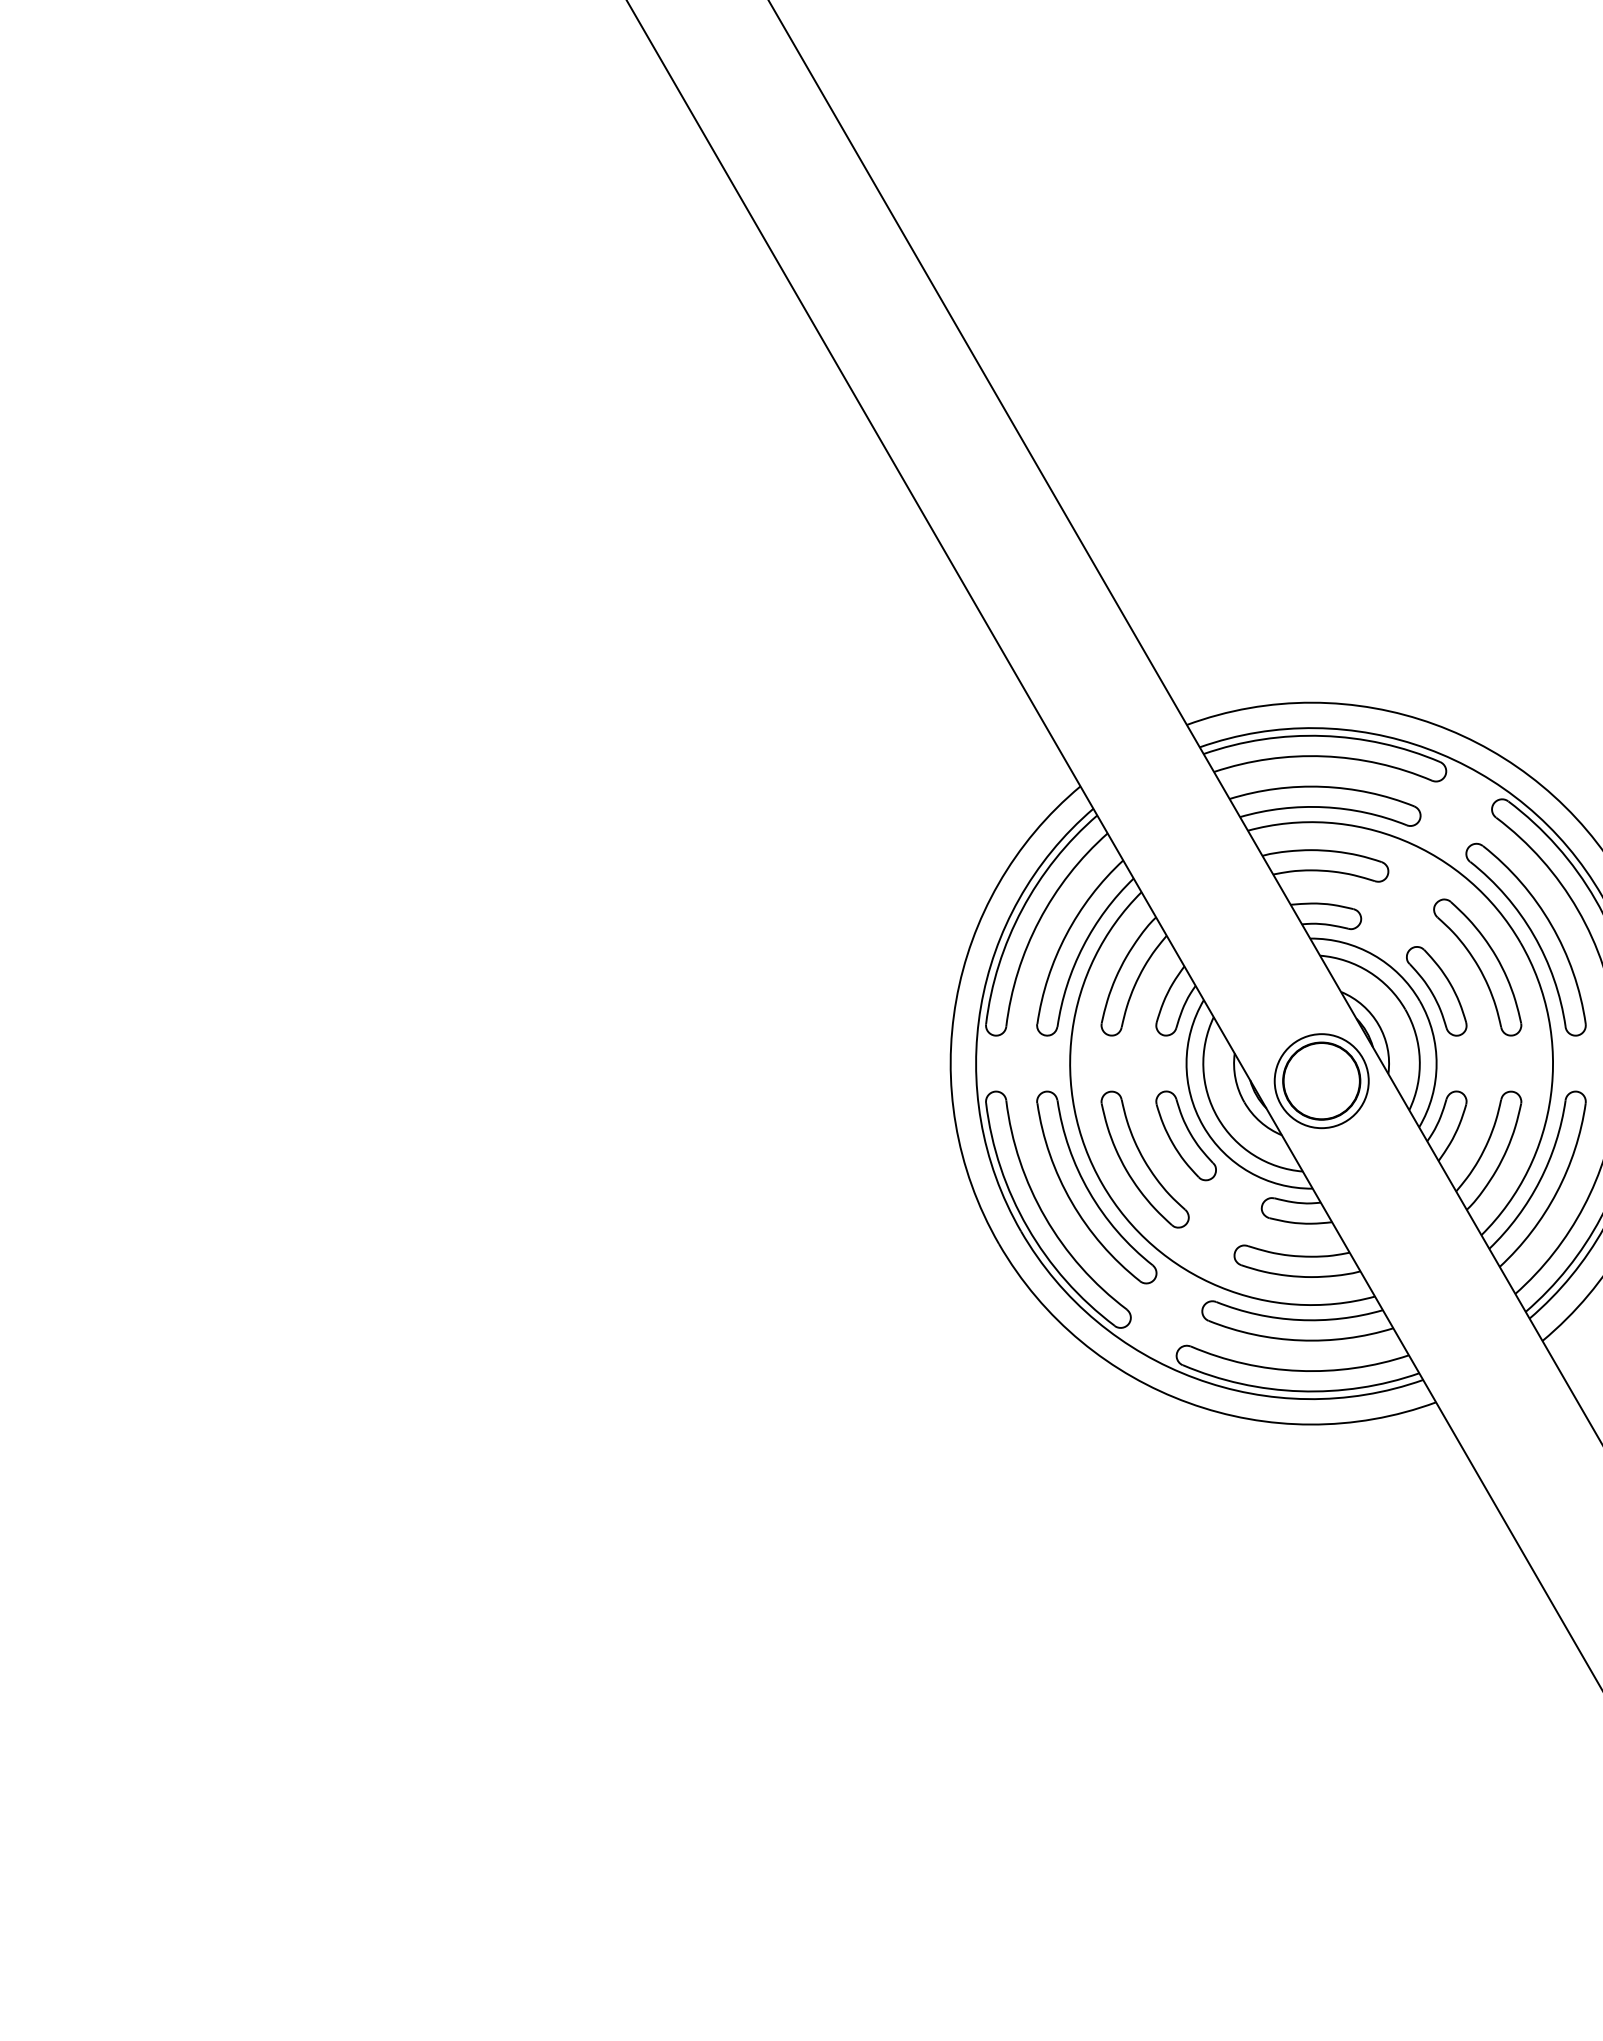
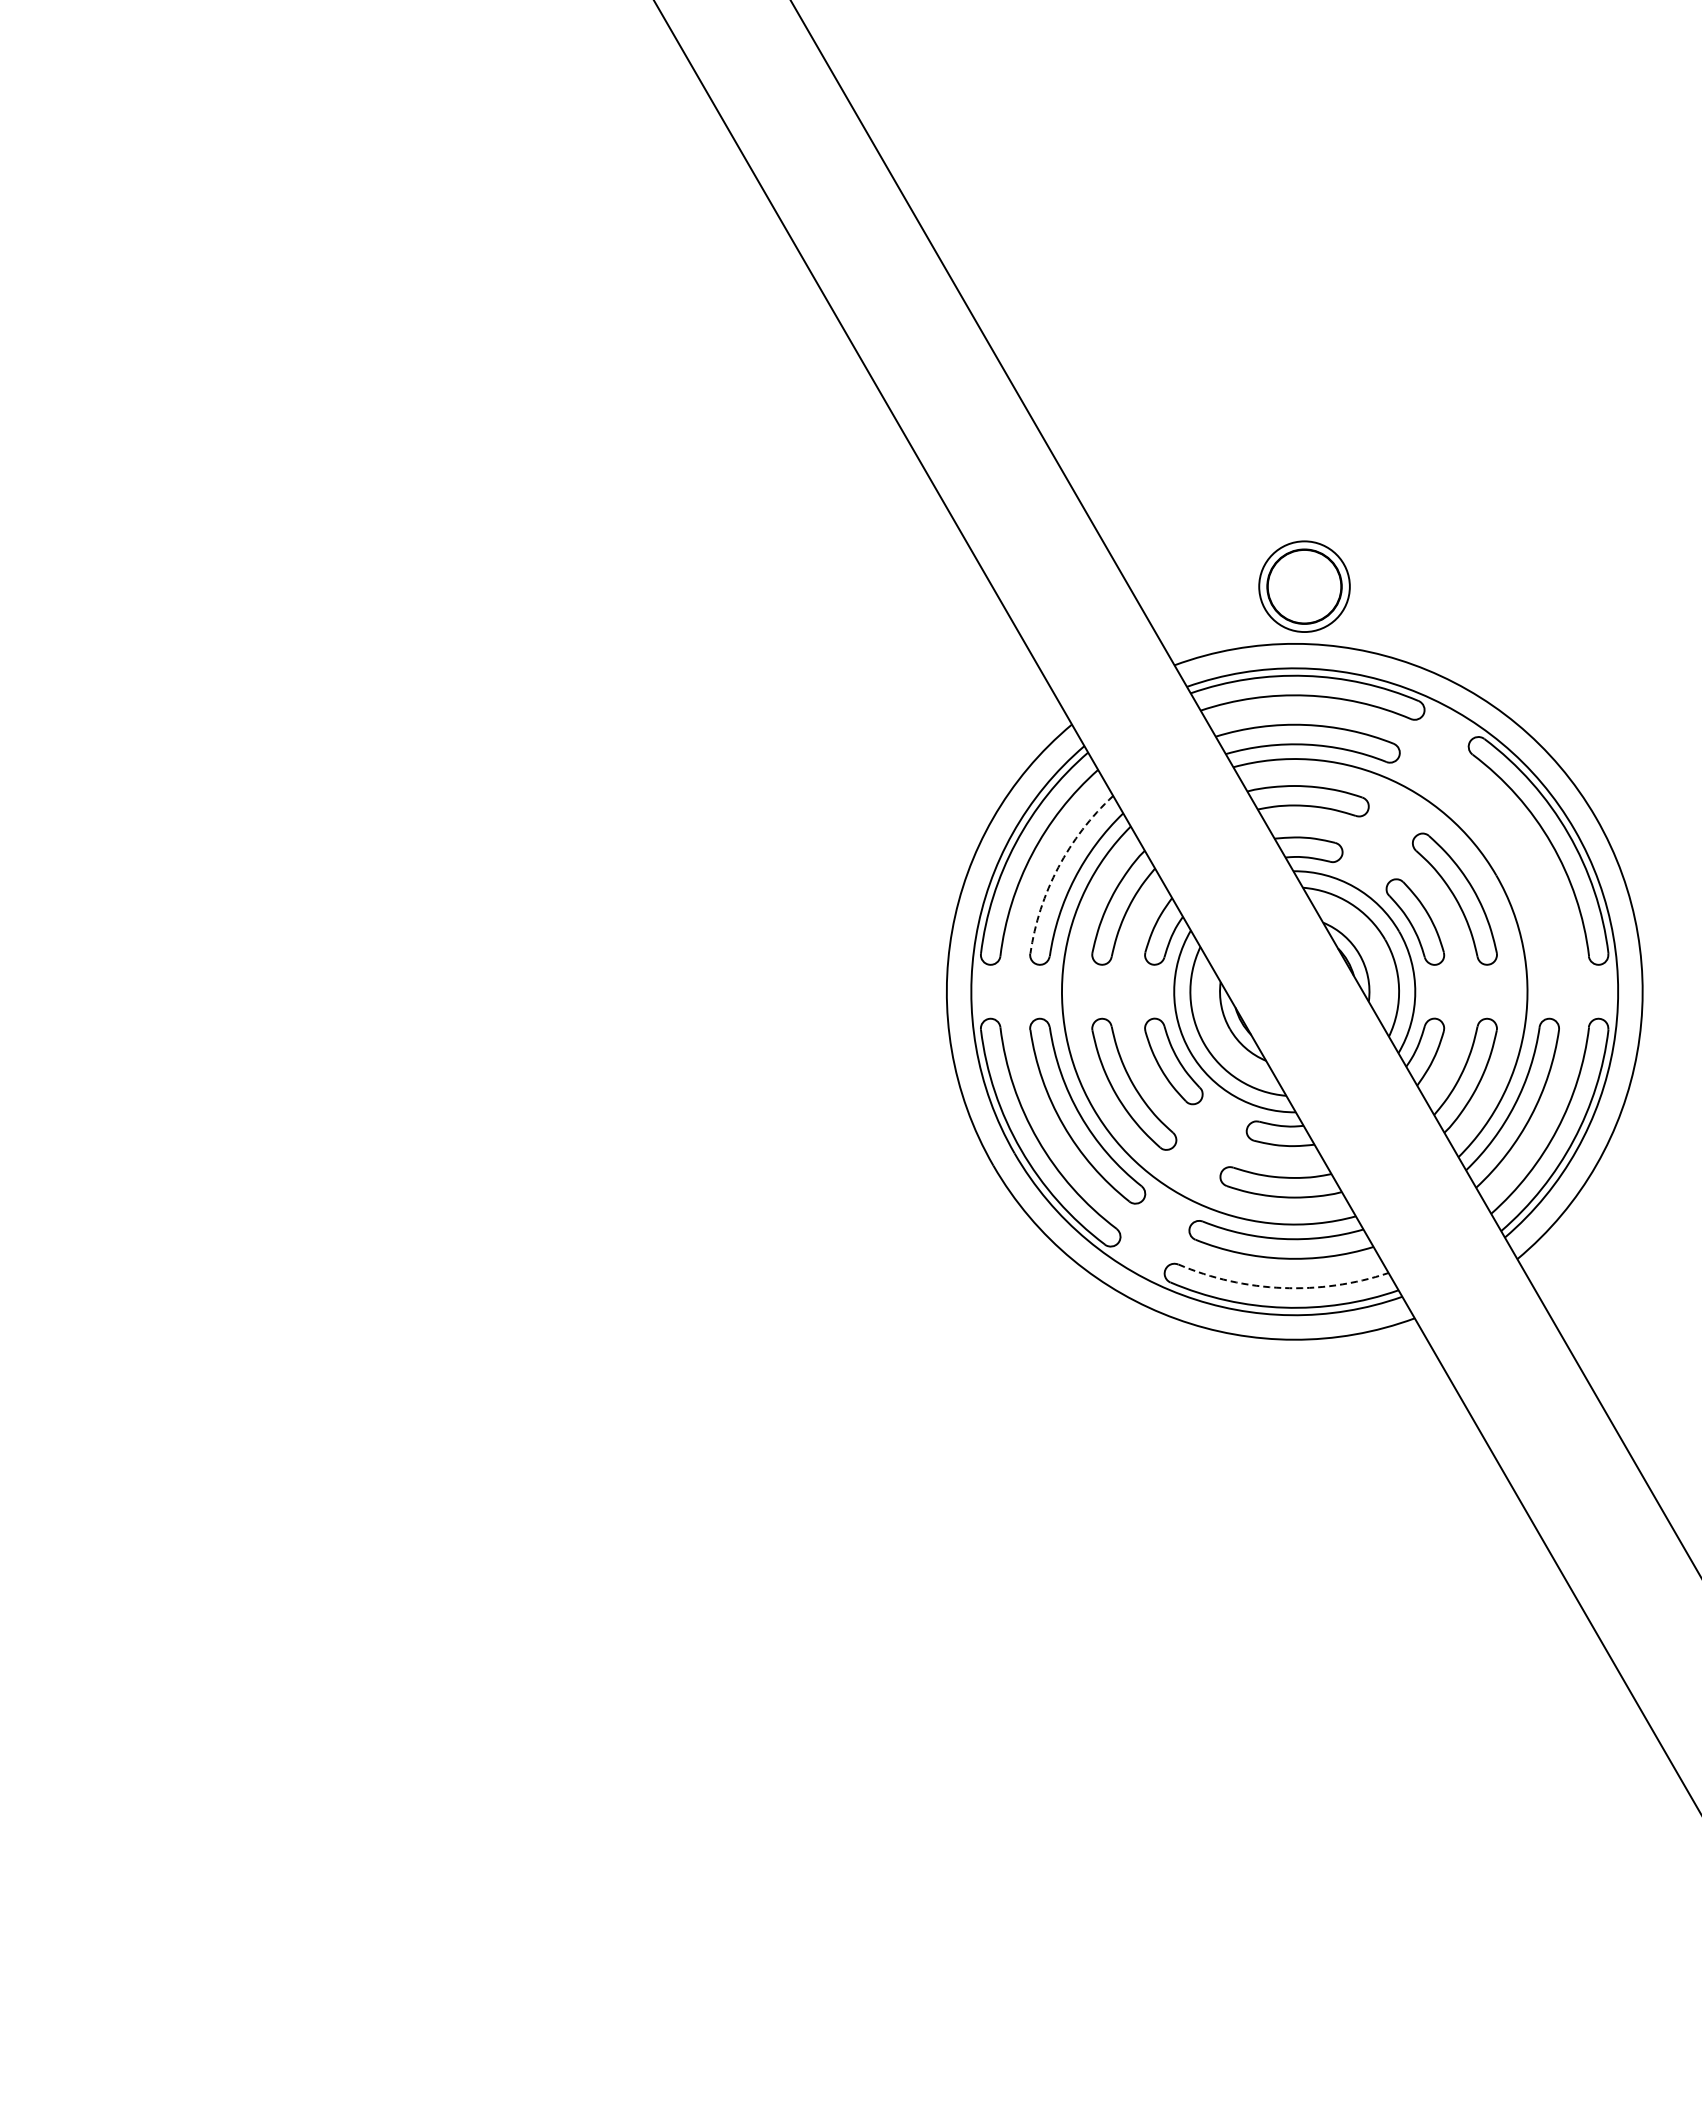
arc: (1066, 934) -> (1058, 867), solid -> dashed
part: (1533, 936) -> (1508, 869), removed
part: (1321, 1080) -> (1304, 586), moved
arc: (1298, 1371) -> (1282, 1288), solid -> dashed

